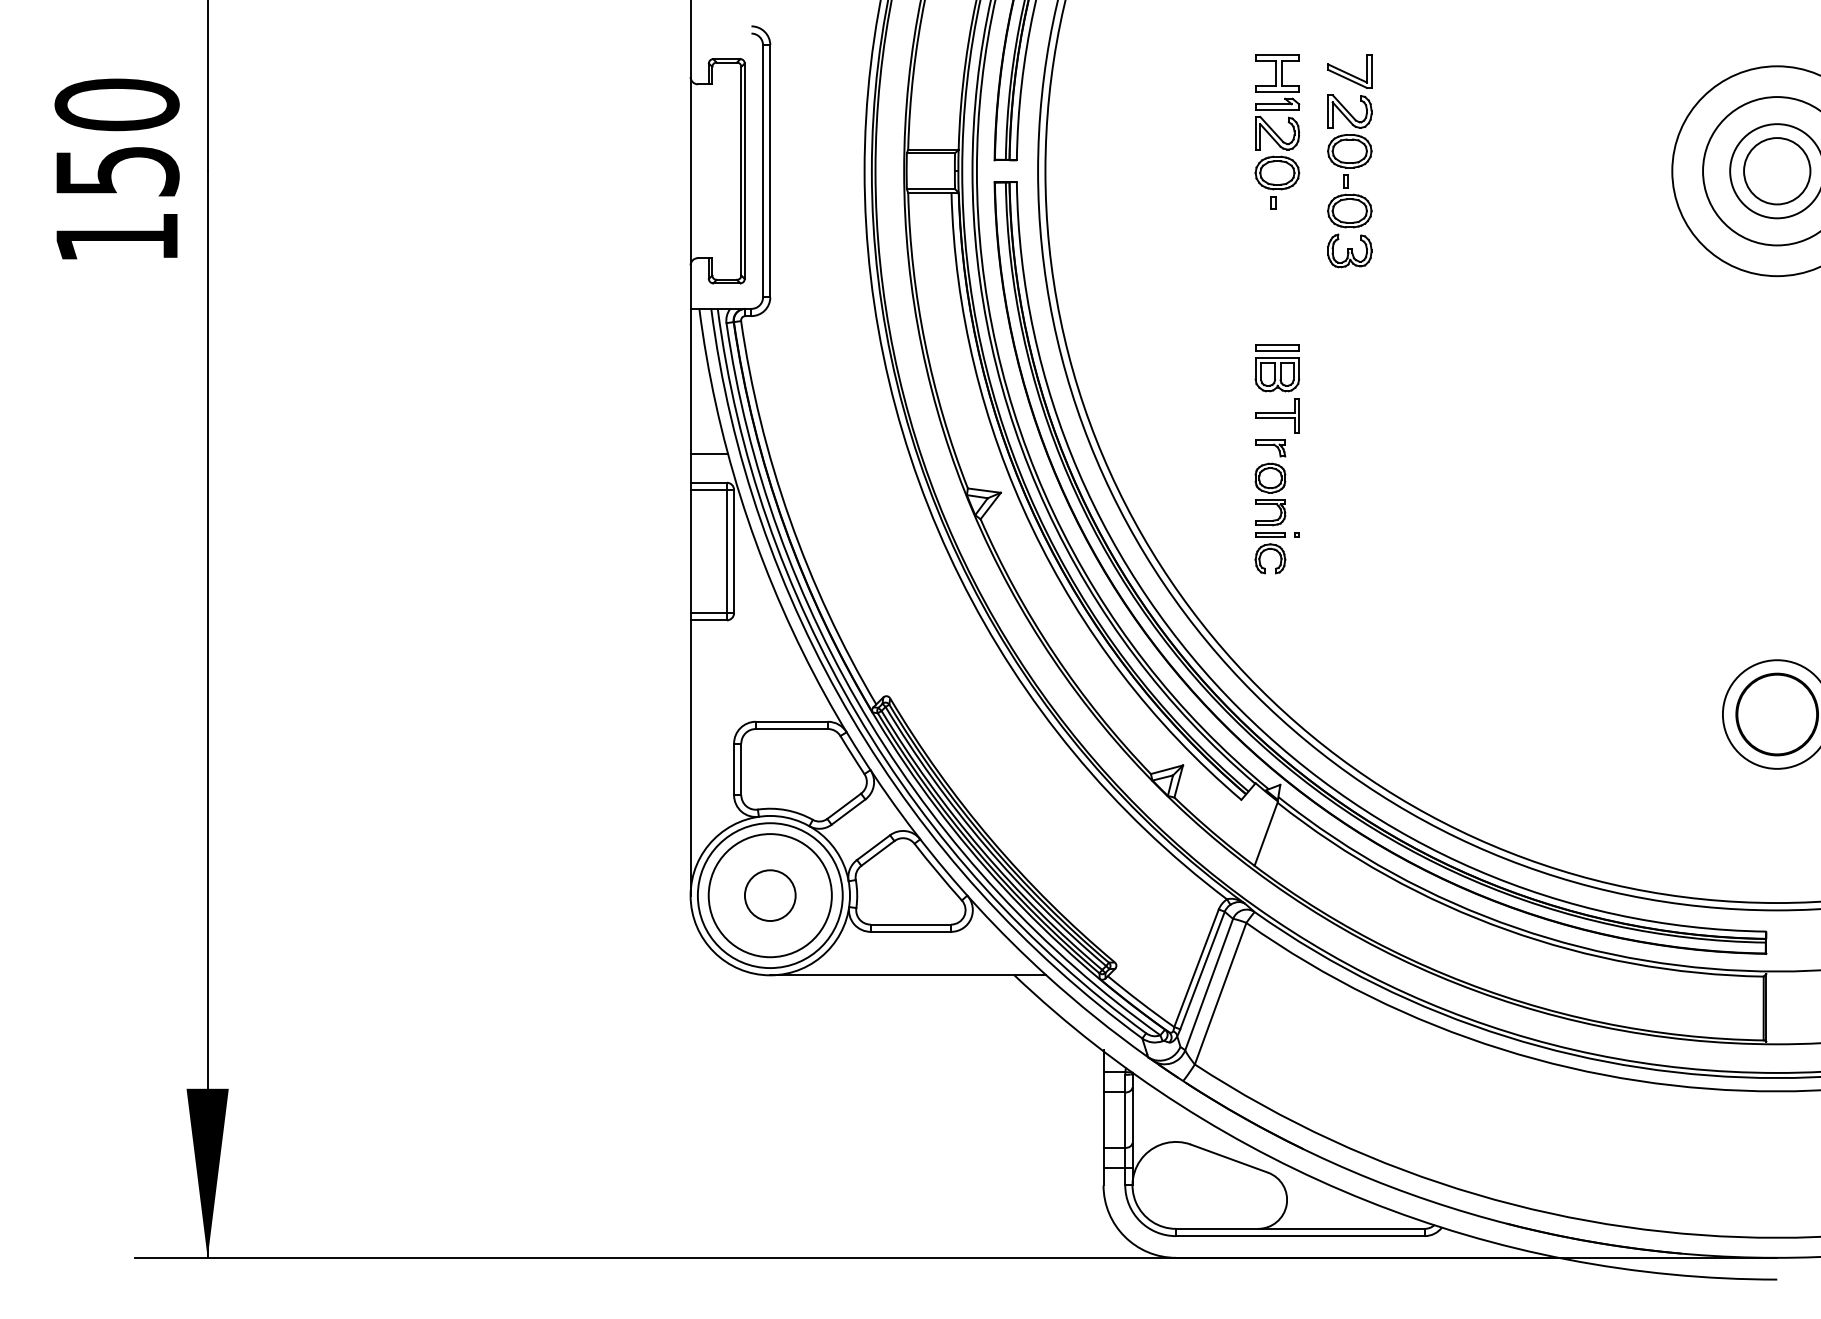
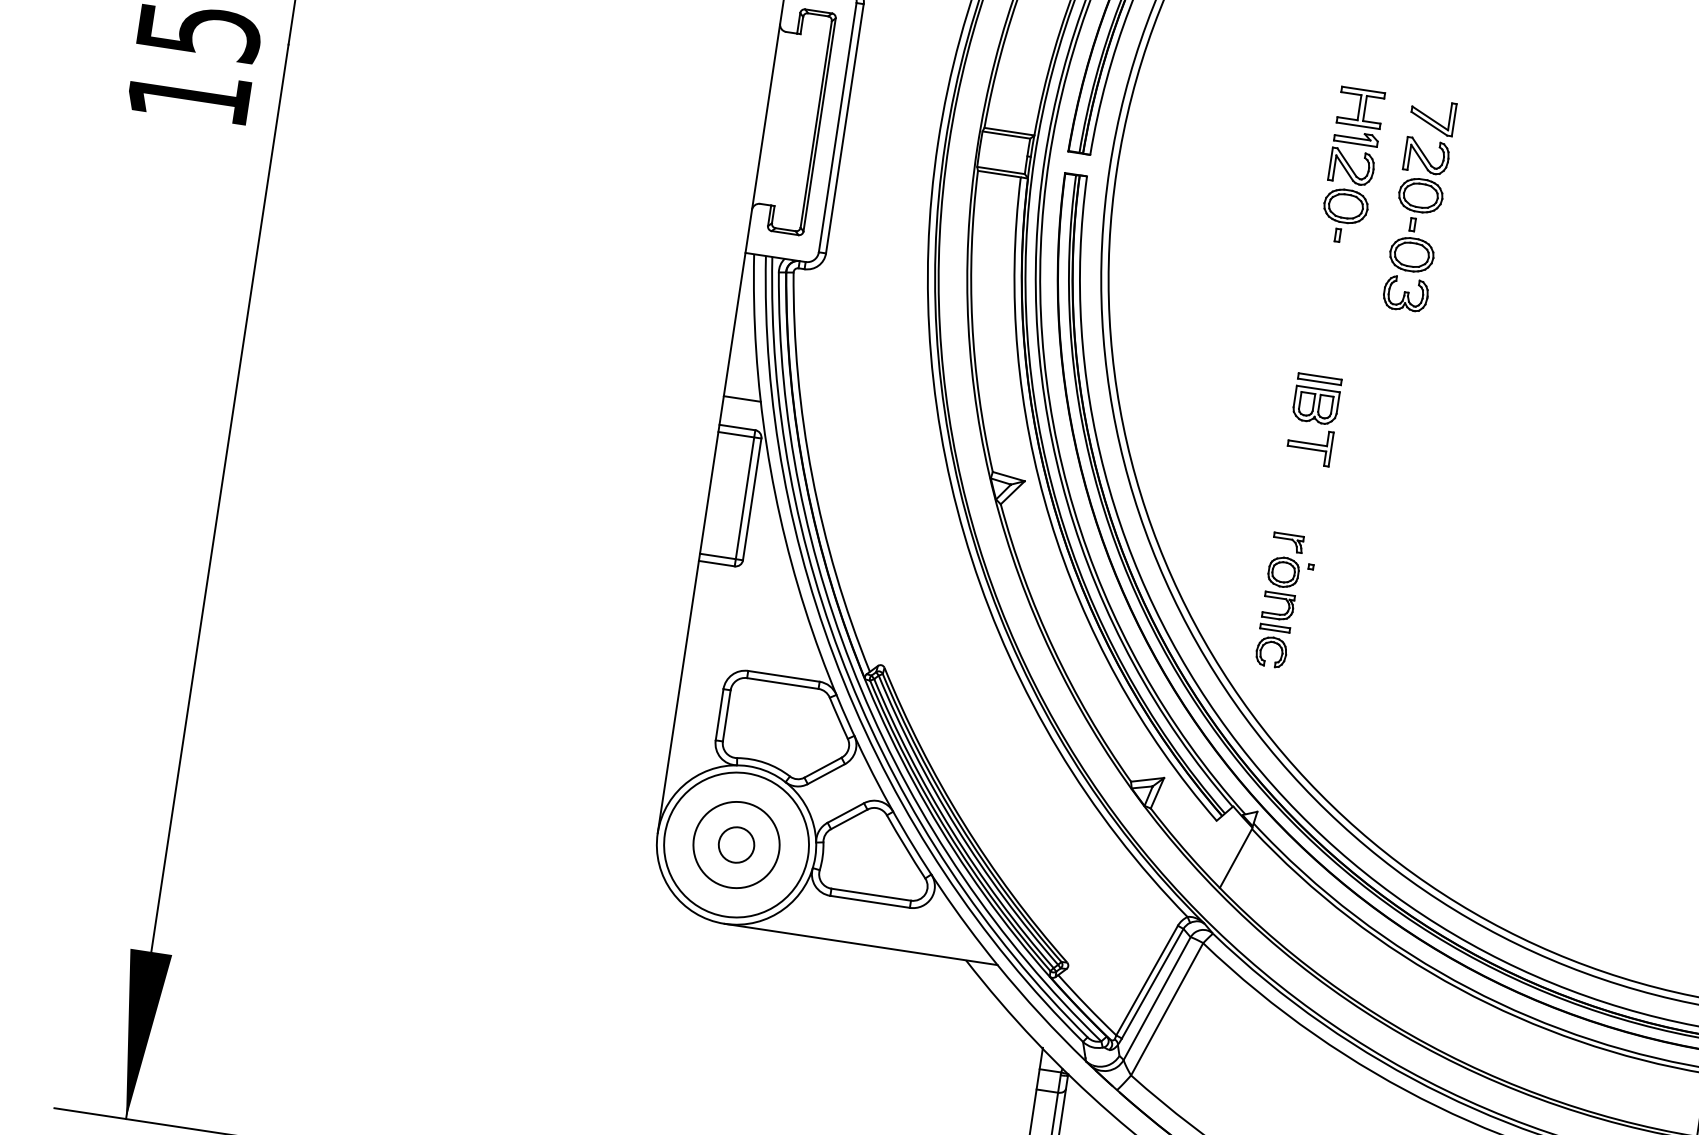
part: (1270, 506) -> (1279, 600), moved
circle: (769, 895) -> (735, 844), size x0.7
circle: (769, 895) -> (735, 844), size x0.7

